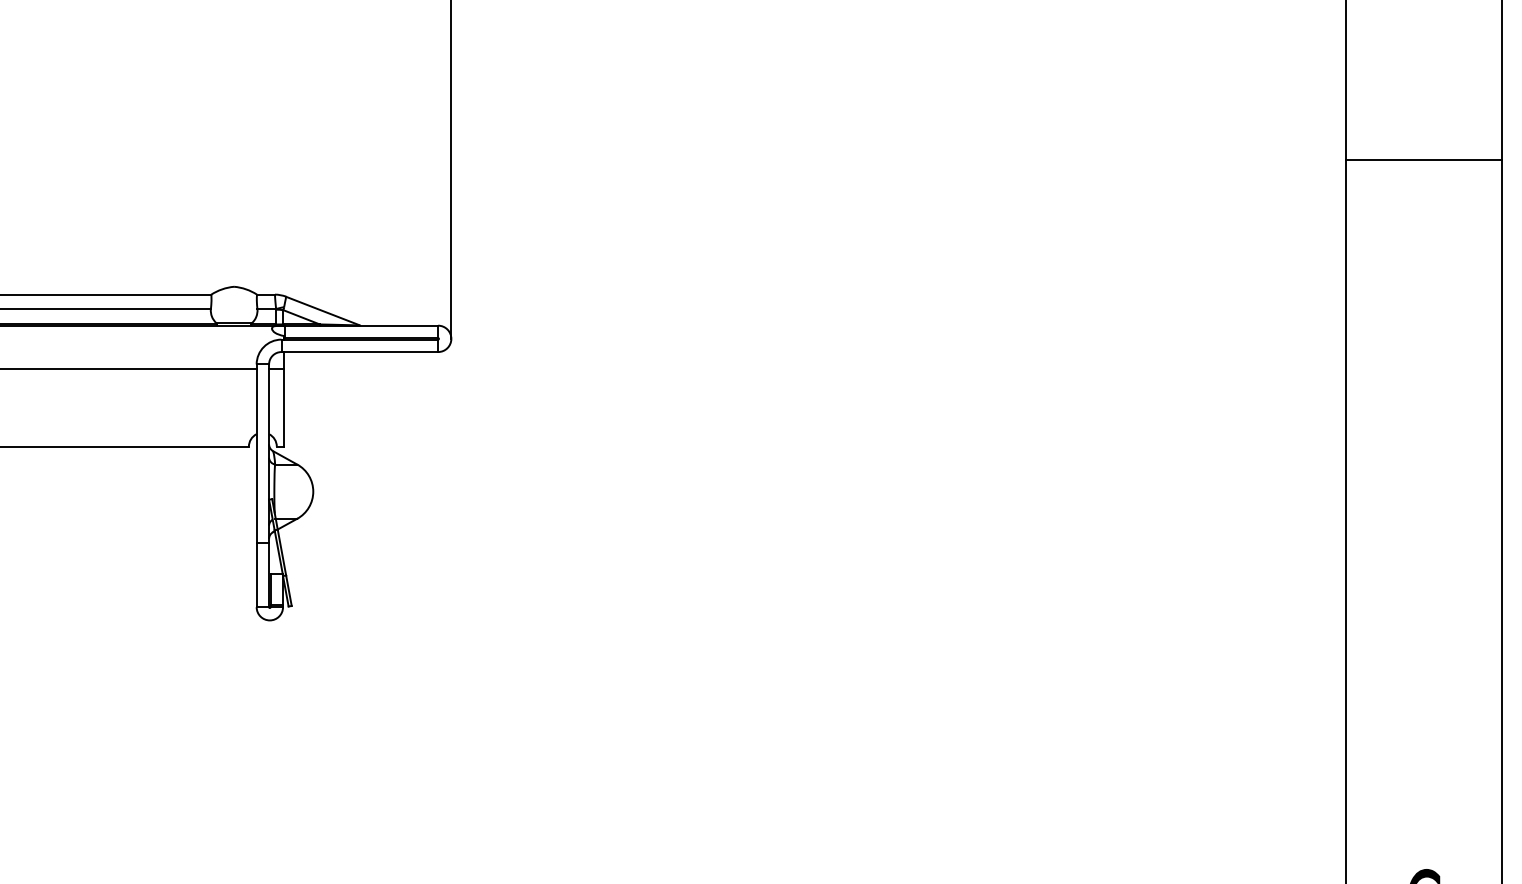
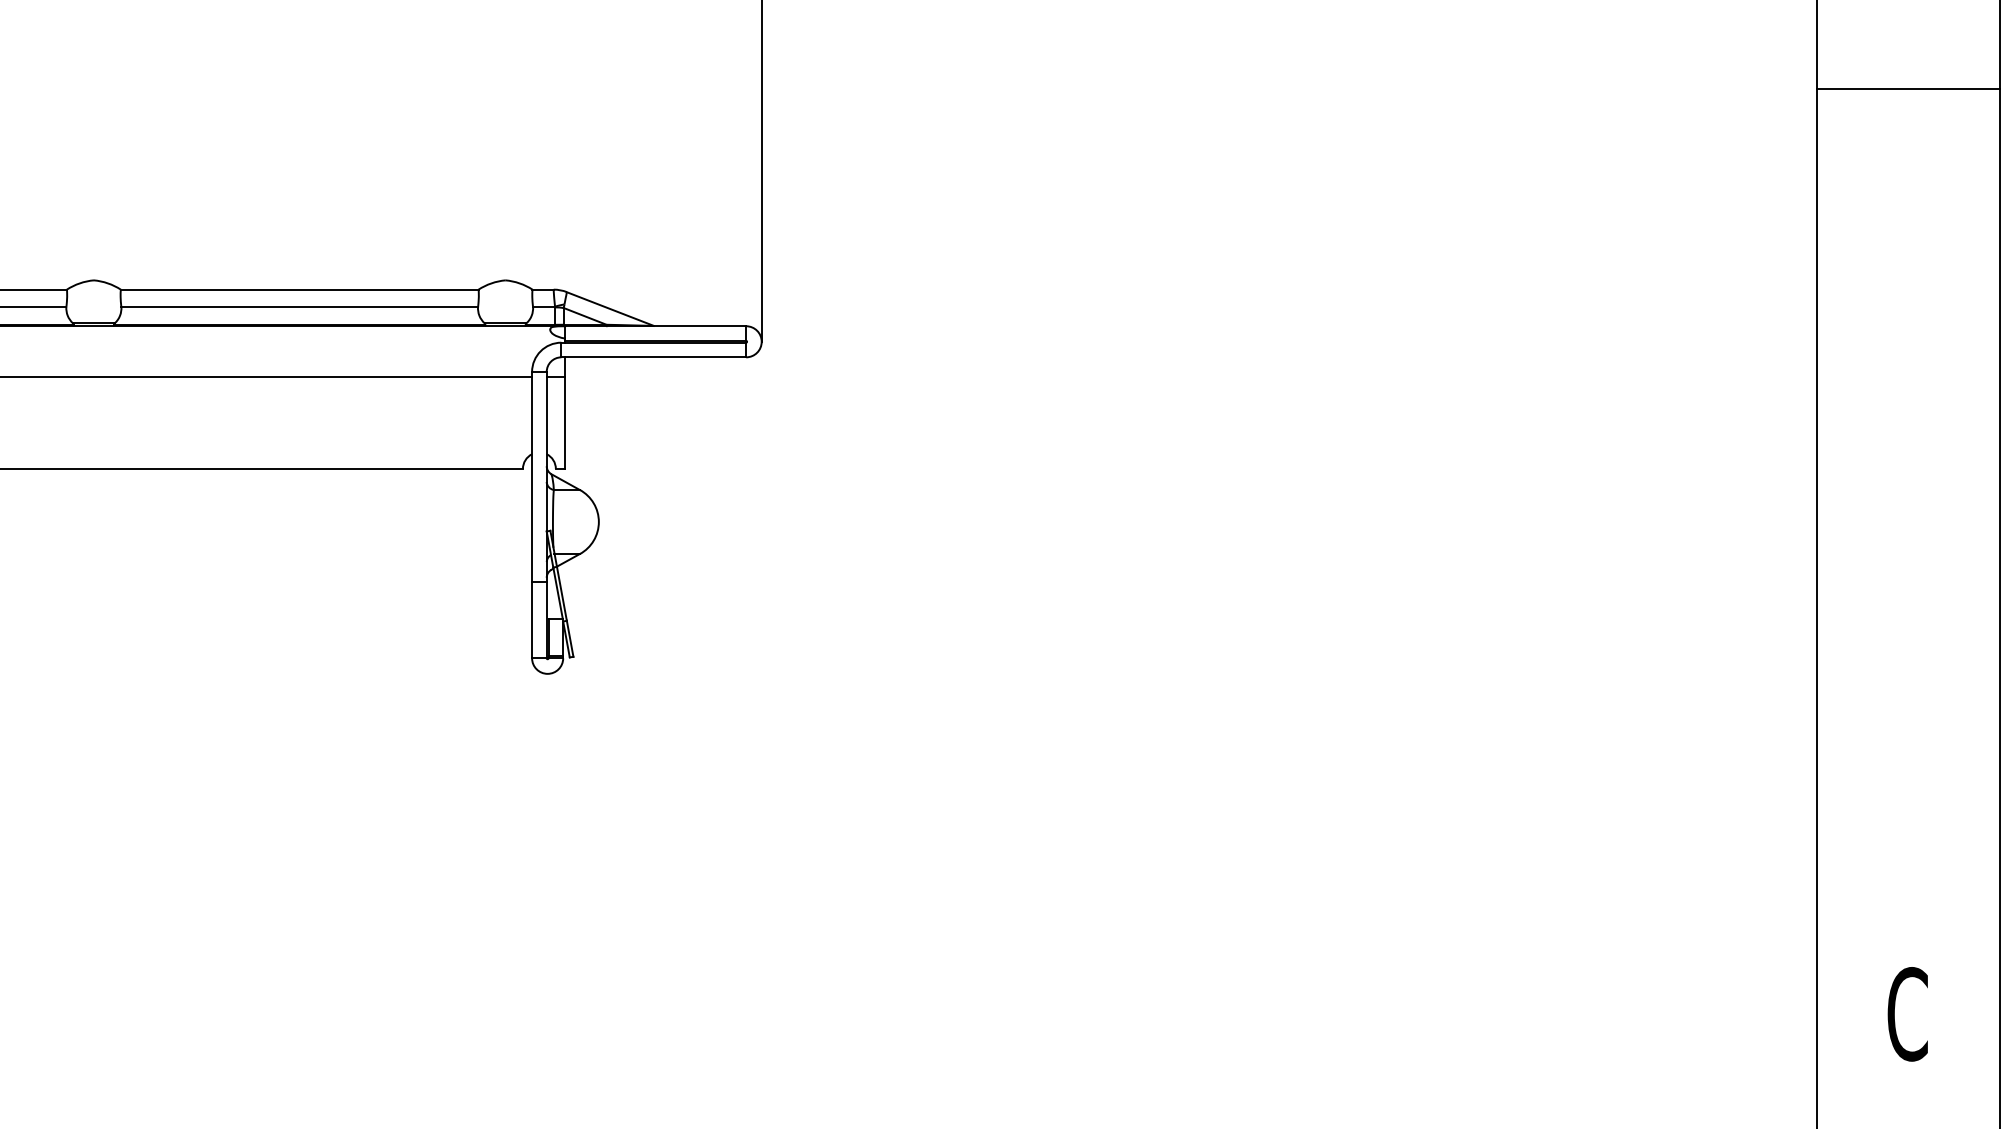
line: (1423, 160) -> (1908, 89), moved

